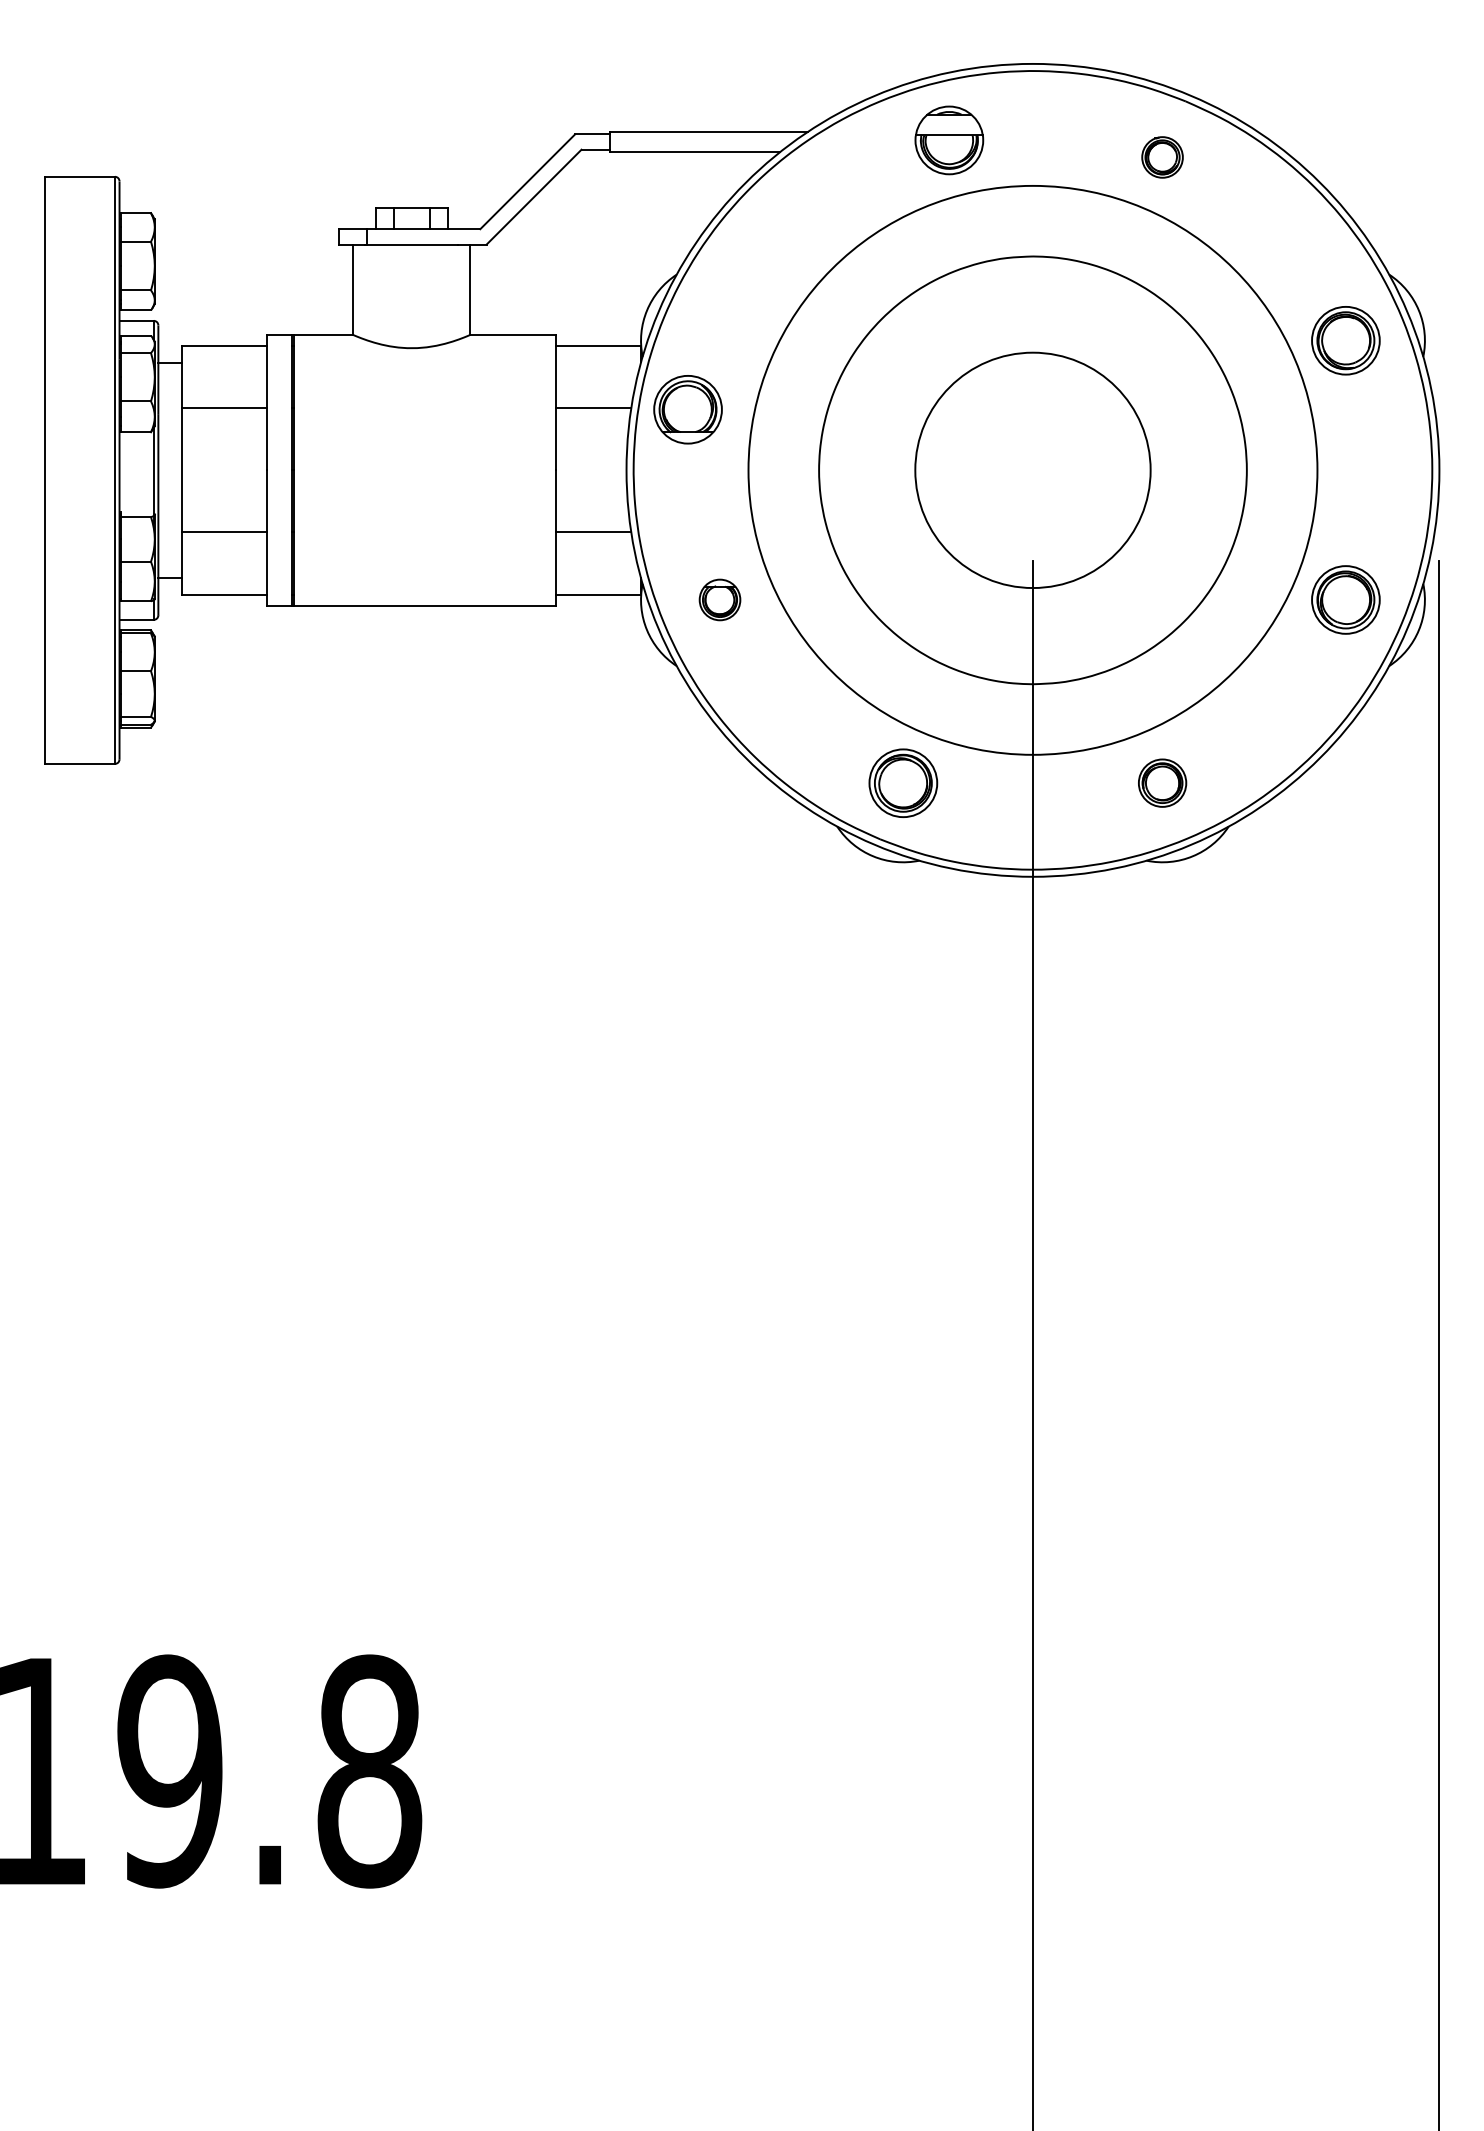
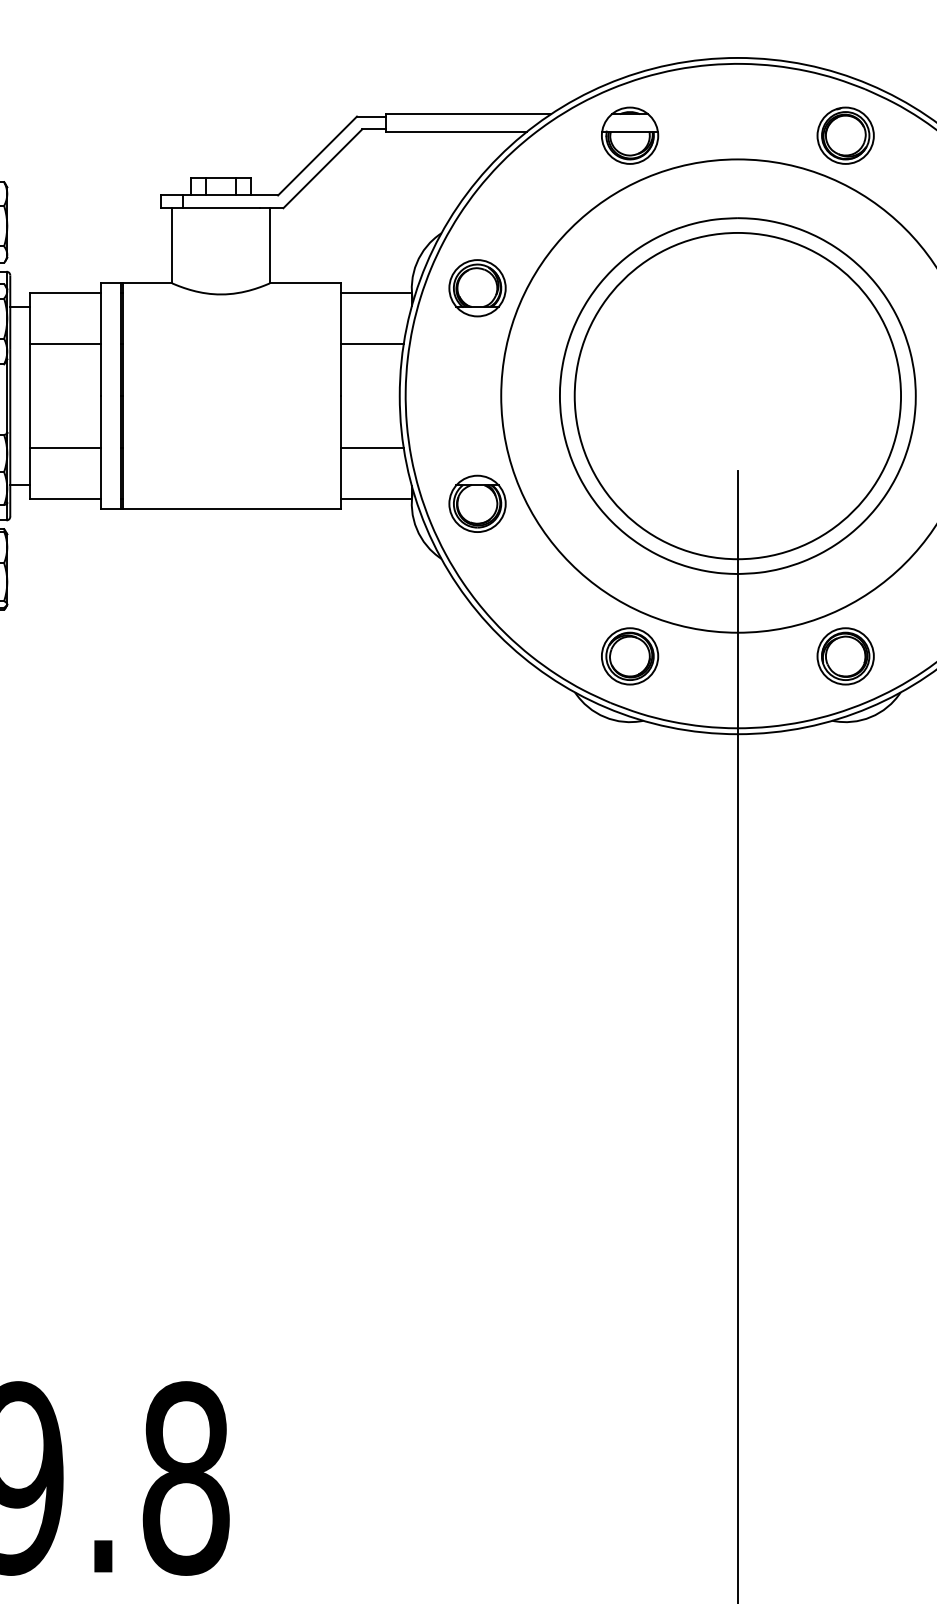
part: (949, 140) -> (630, 135), moved
part: (1162, 157) -> (845, 135), size x1.67
part: (687, 409) -> (477, 288), moved
circle: (1032, 470) -> (737, 396), size x1.67
part: (719, 599) -> (477, 503), size x1.67
part: (1162, 782) -> (845, 655), size x1.43

